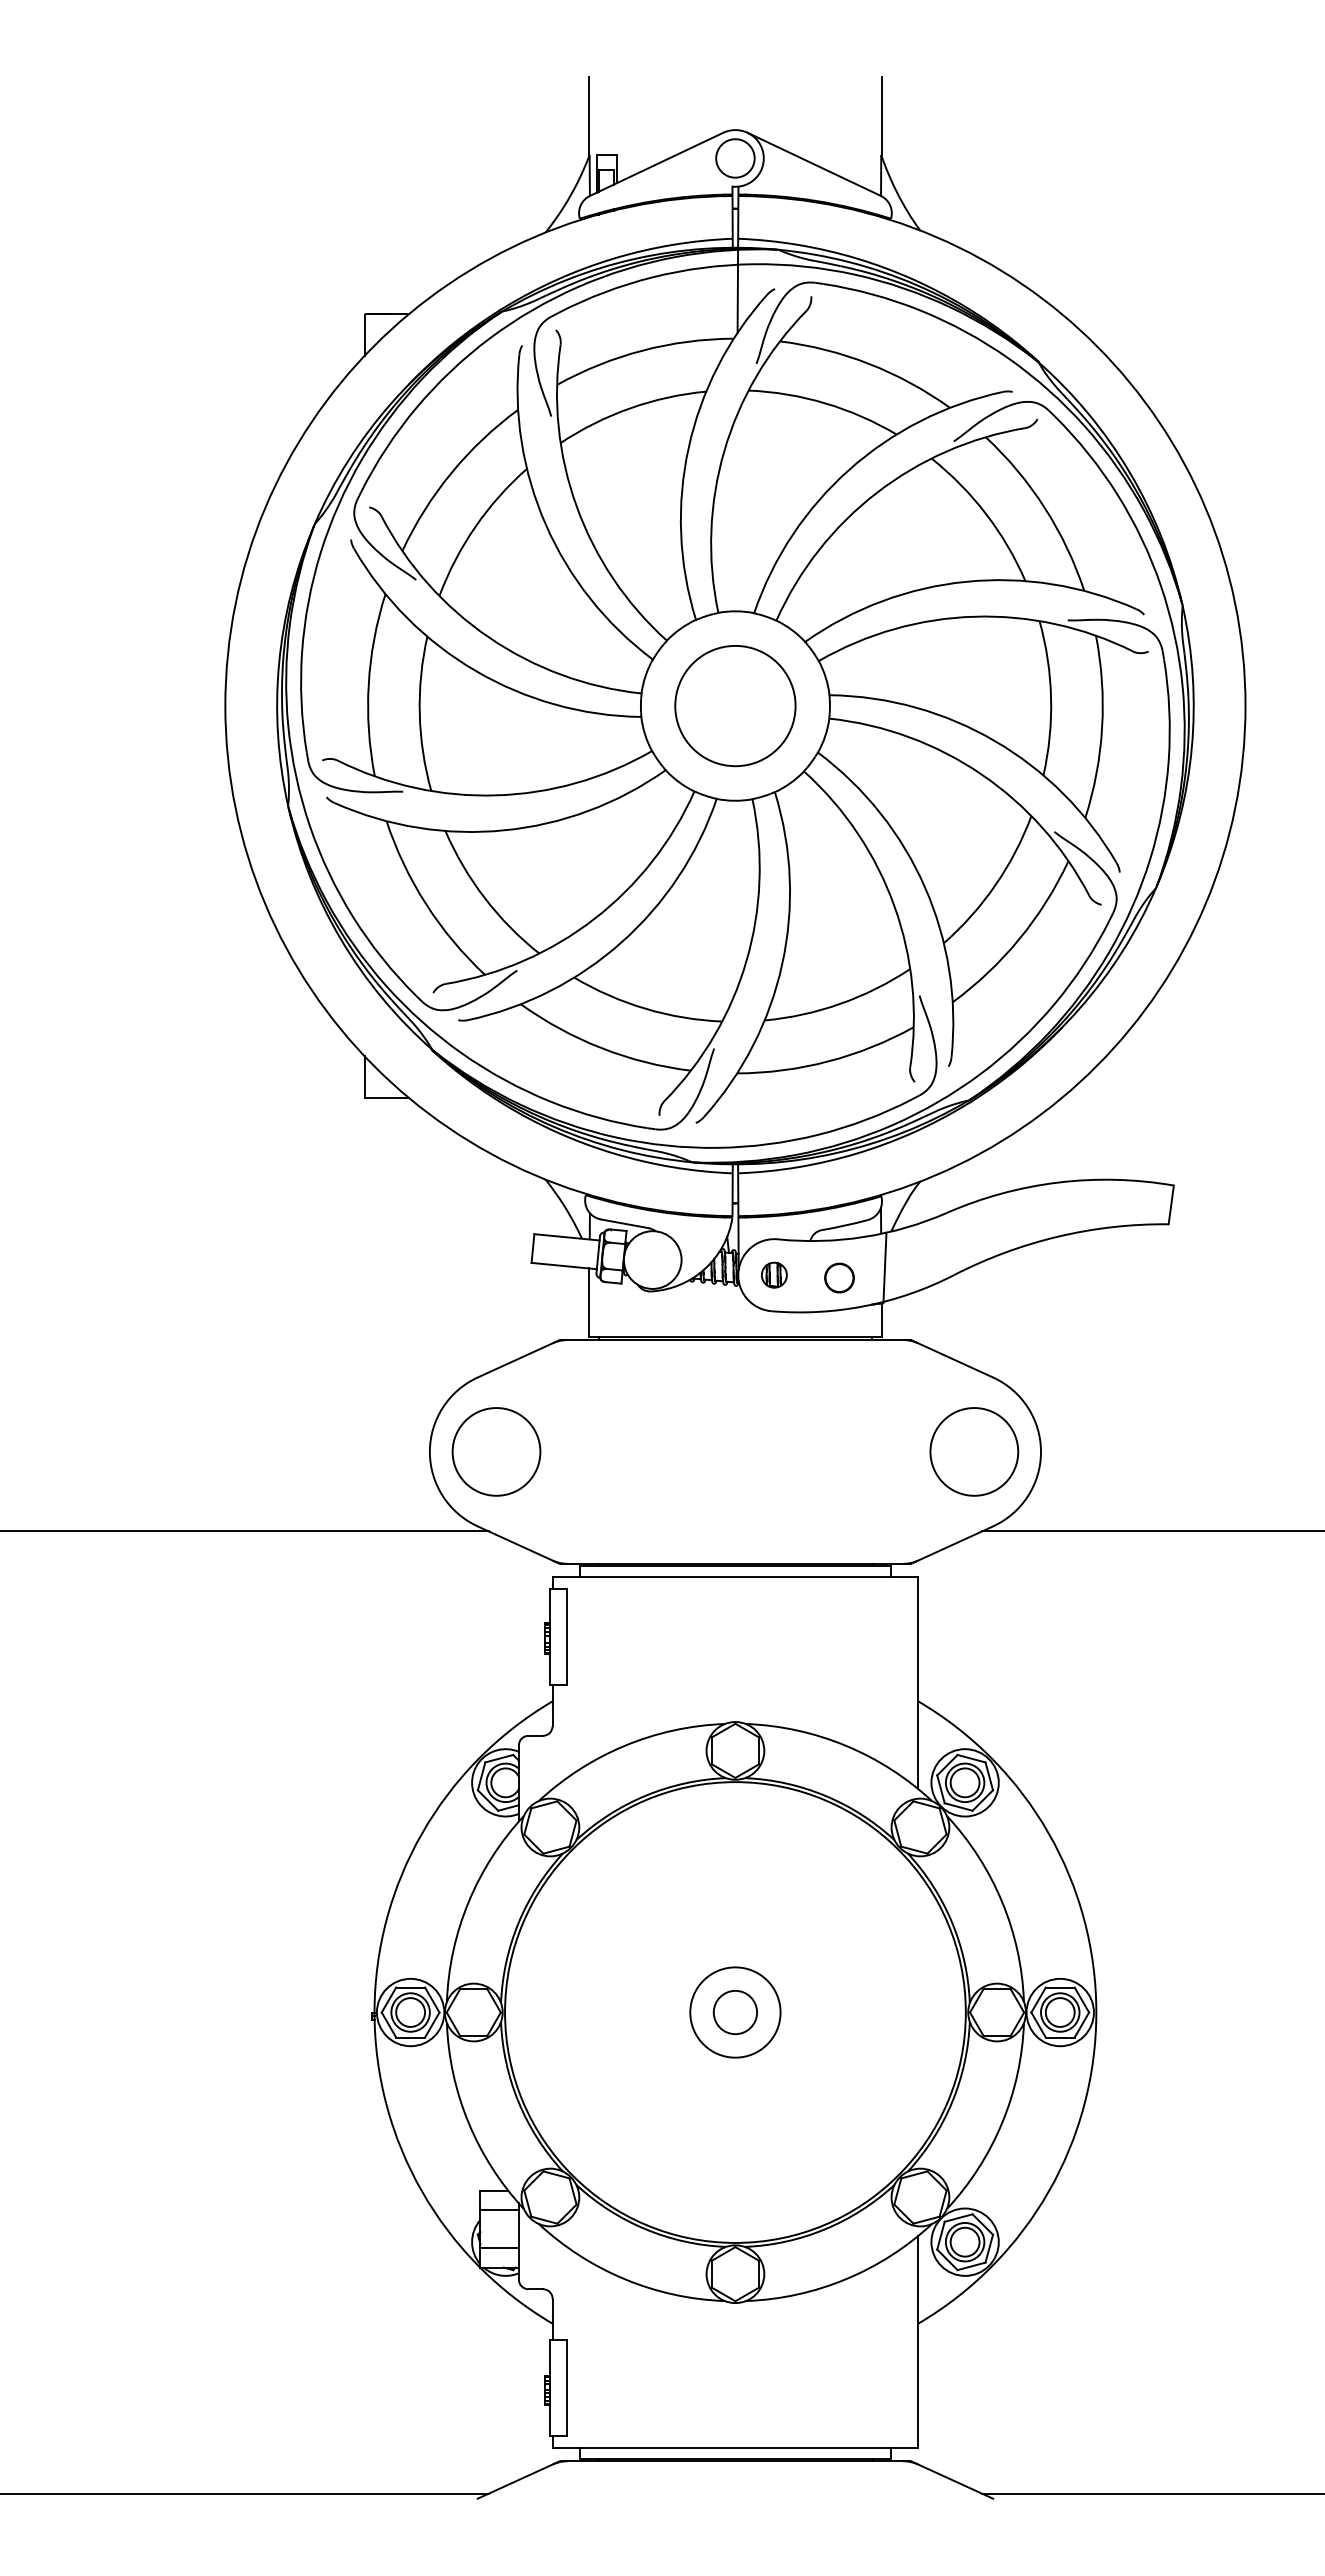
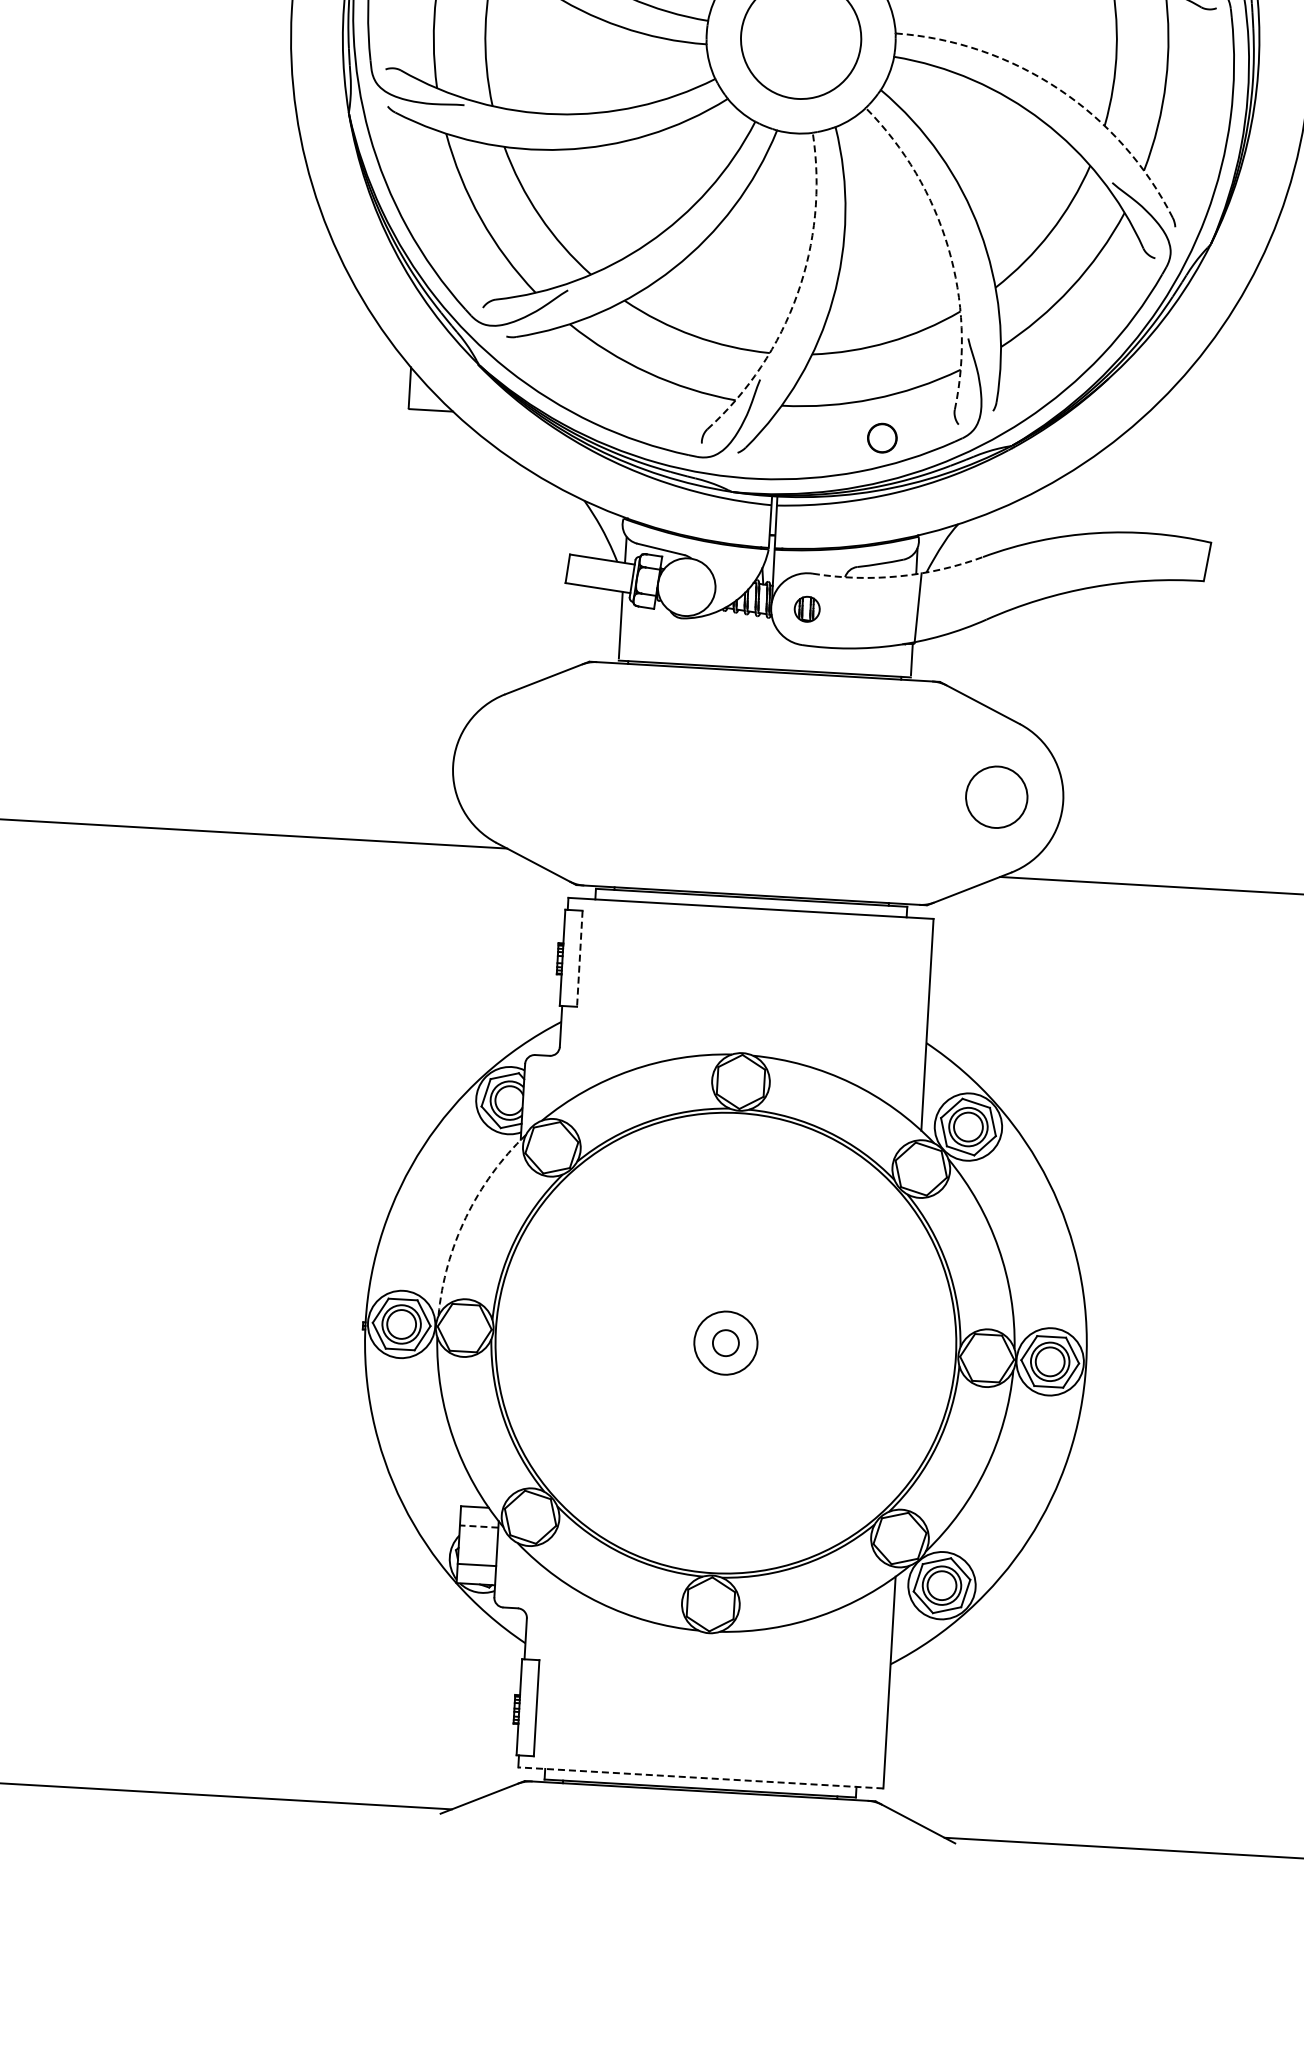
arc: (995, 741) -> (1058, 89), solid -> dashed
arc: (894, 906) -> (948, 248), solid -> dashed
arc: (746, 961) -> (797, 294), solid -> dashed
arc: (864, 1237) -> (899, 576), solid -> dashed
part: (839, 1277) -> (882, 437), moved
circle: (496, 1451) -> (519, 769), removed
circle: (974, 1451) -> (996, 796), size x0.7
line: (567, 1637) -> (579, 959), solid -> dashed
arc: (468, 1902) -> (465, 1217), solid -> dashed
circle: (735, 2012) -> (725, 1343), size x0.6
circle: (735, 2012) -> (725, 1343), size x0.7
line: (499, 2209) -> (479, 1526), solid -> dashed
line: (735, 2448) -> (700, 1778), solid -> dashed

